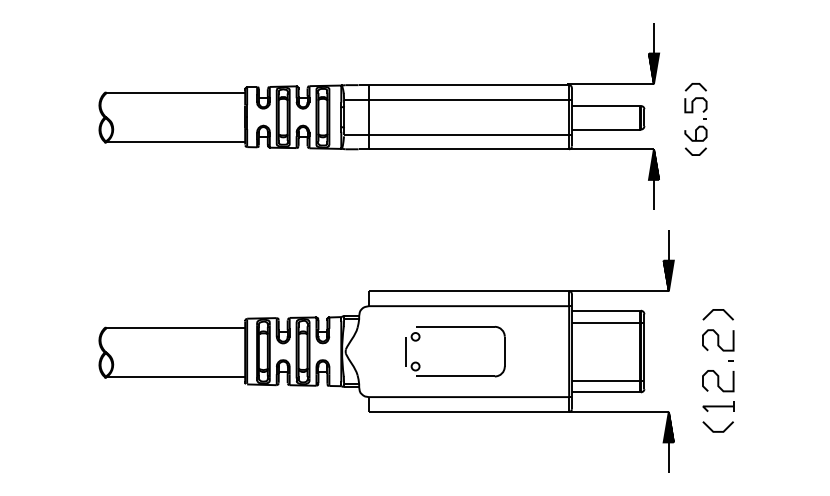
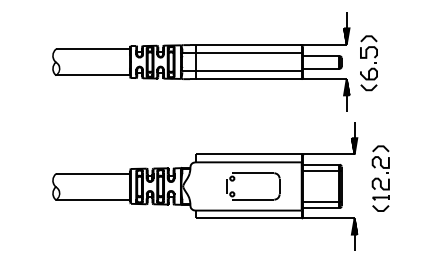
part: (695, 119) -> (368, 63), size x1.43
part: (455, 327) -> (253, 173), moved
part: (717, 370) -> (380, 178), moved

